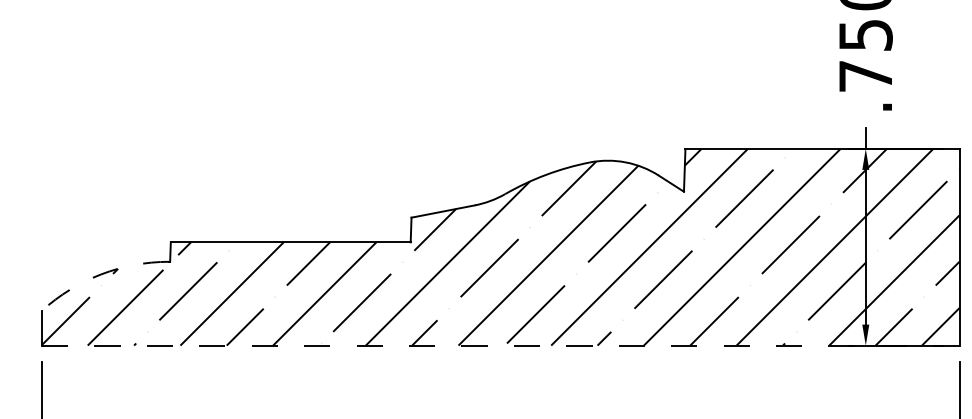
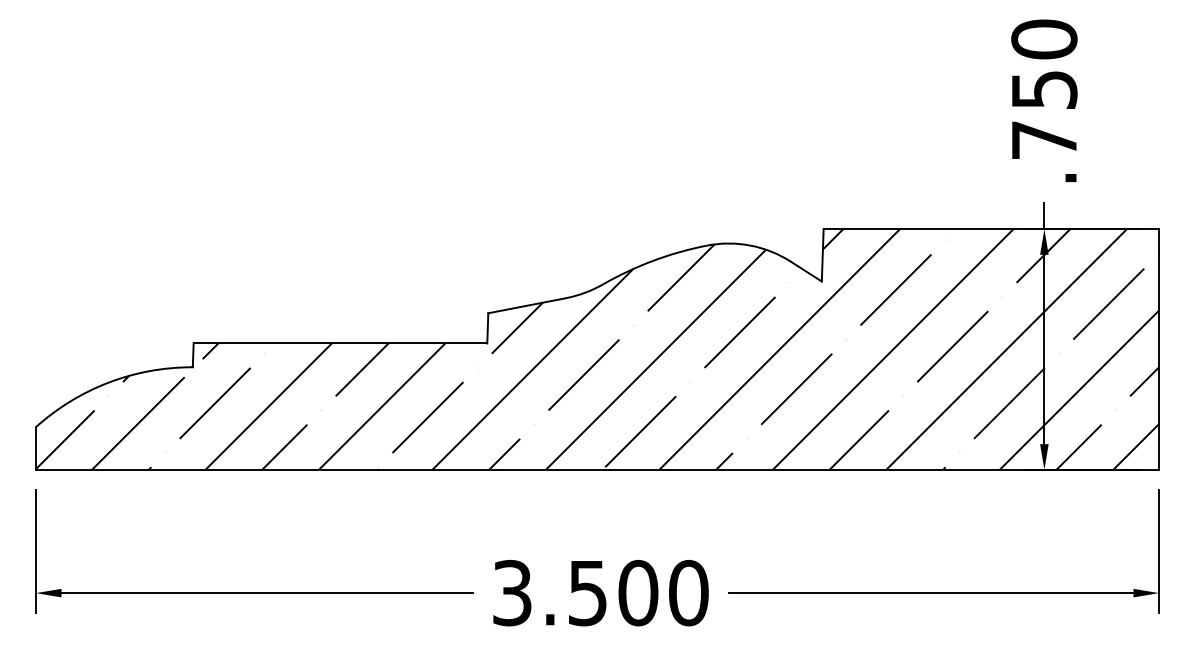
arc: (101, 274) -> (108, 382), dashed -> solid
line: (500, 345) -> (597, 469), dashed -> solid

